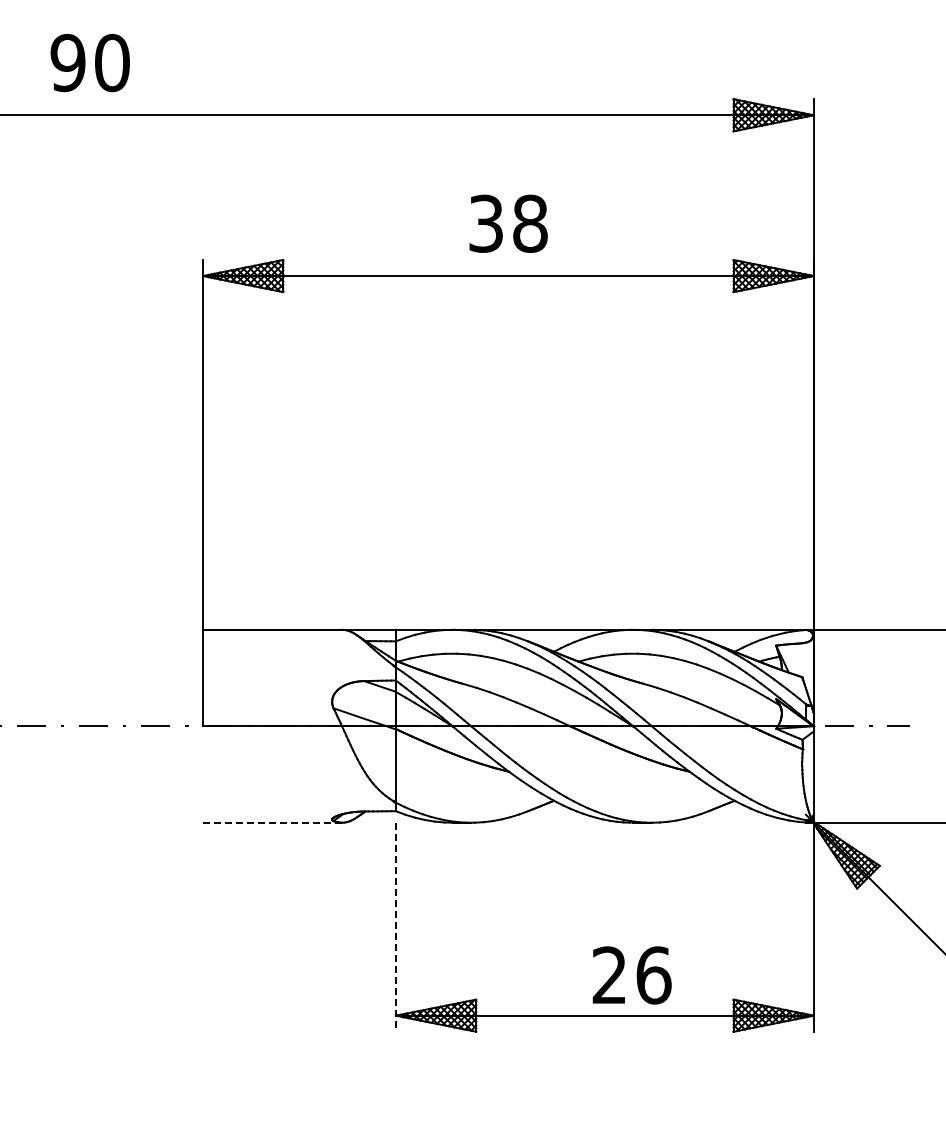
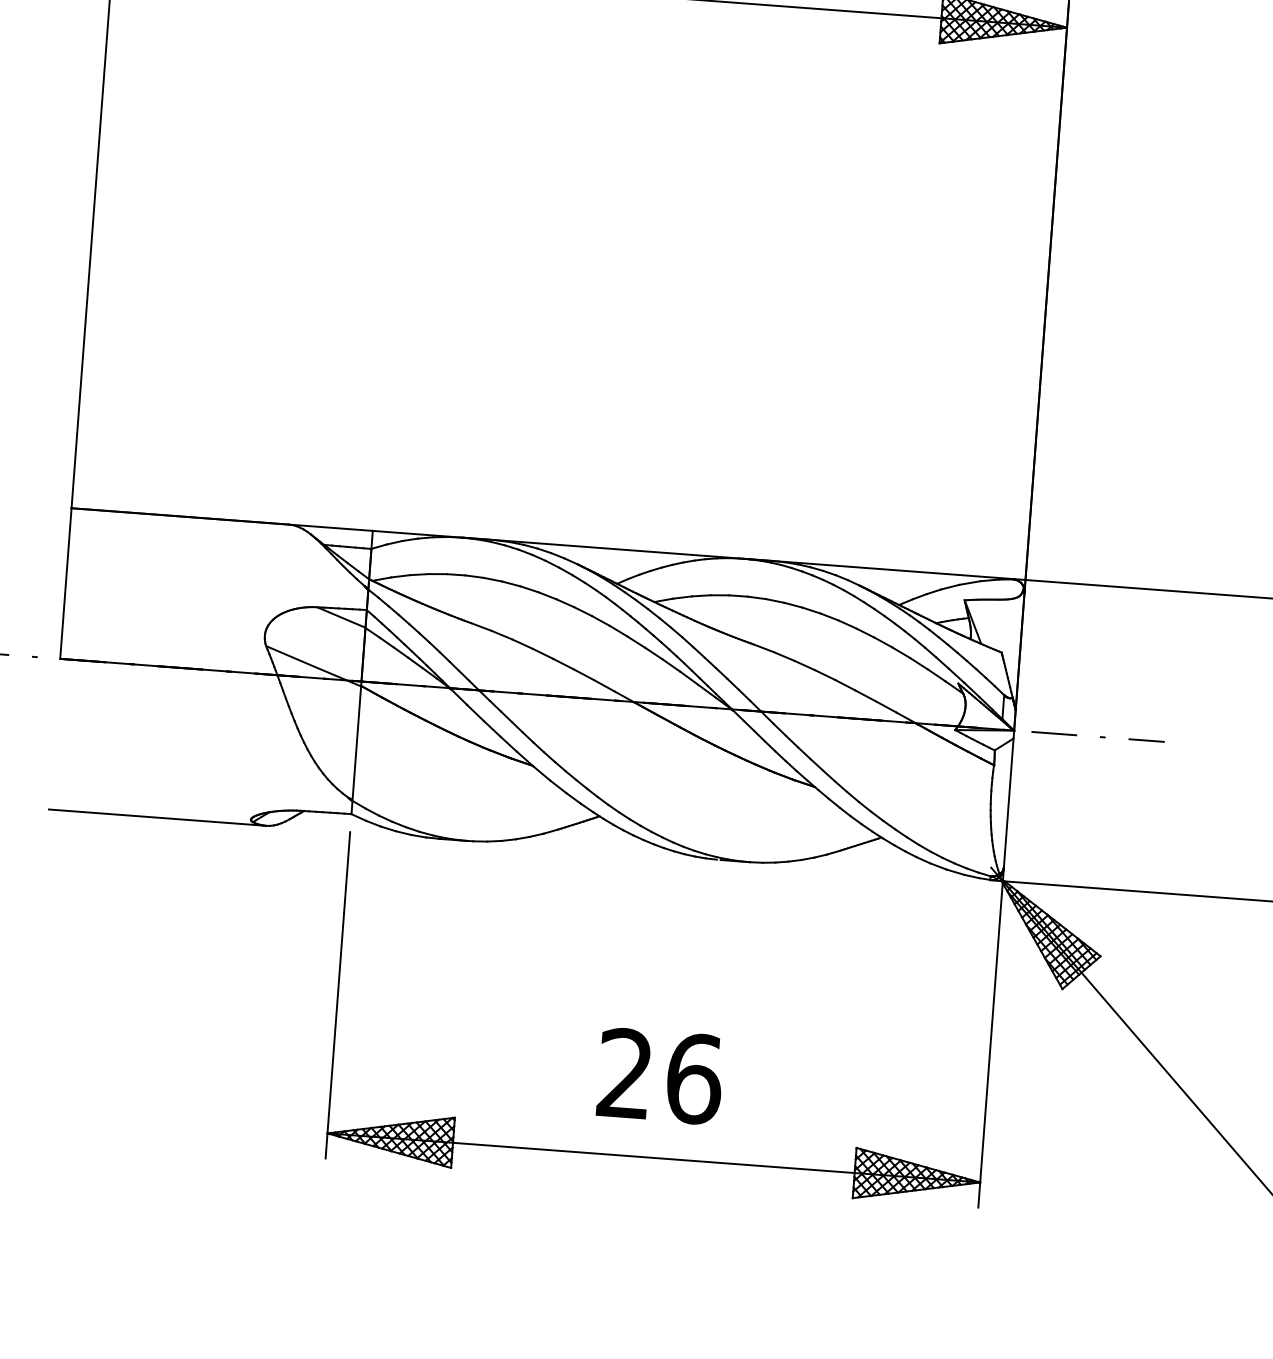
line: (272, 822) -> (157, 817), dashed -> solid
line: (395, 927) -> (337, 995), dashed -> solid
text: (631, 975) -> (659, 1076), moved

